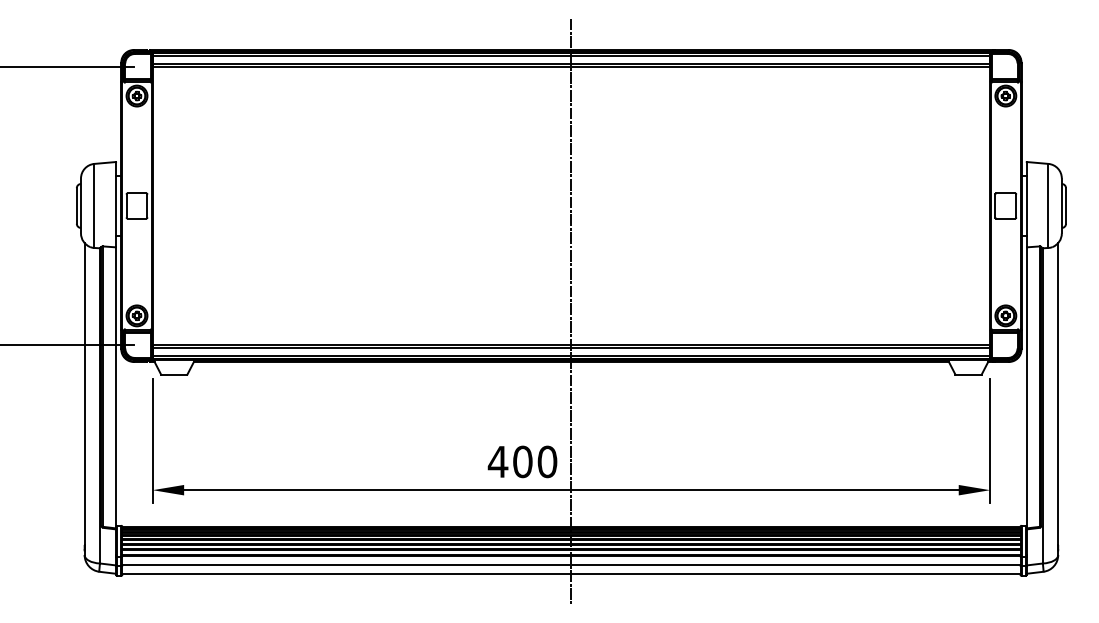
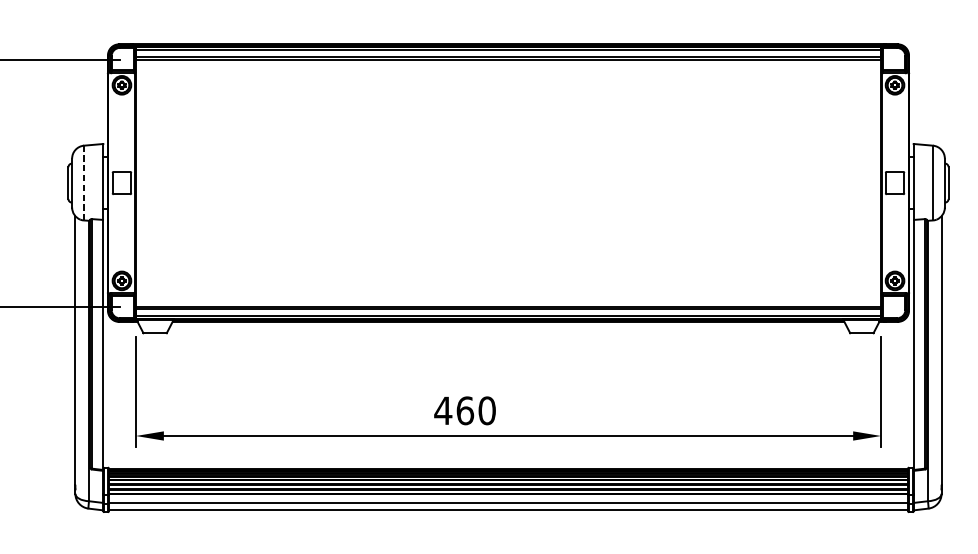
line: (94, 206) -> (84, 183), solid -> dashed
line: (571, 311) -> (508, 277), removed
text: (522, 461) -> (464, 410), 400 -> 460

